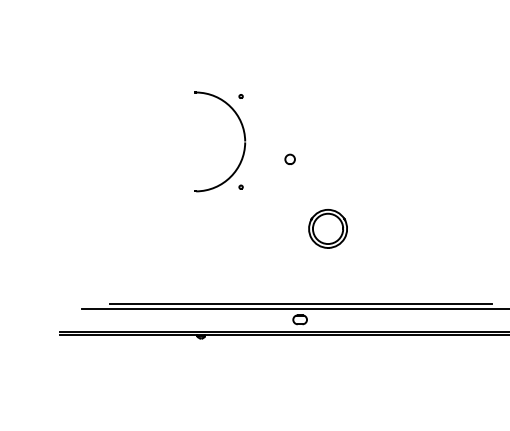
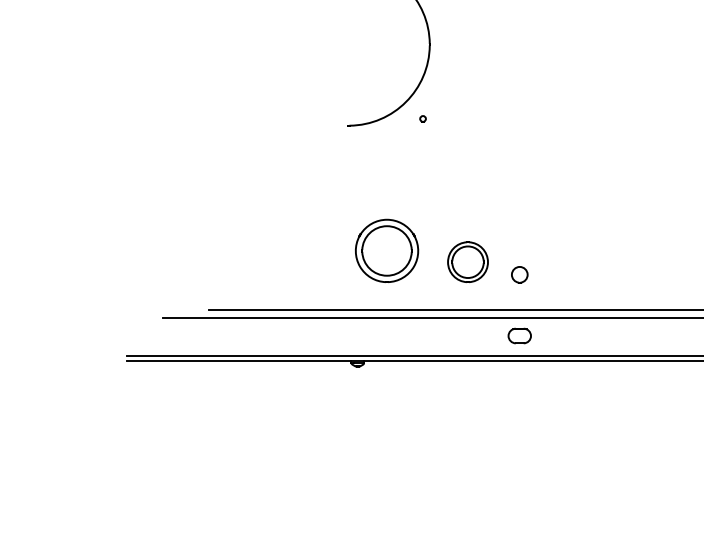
part: (289, 158) -> (518, 273), moved
part: (327, 228) -> (386, 250), moved
part: (268, 274) -> (467, 261), added

